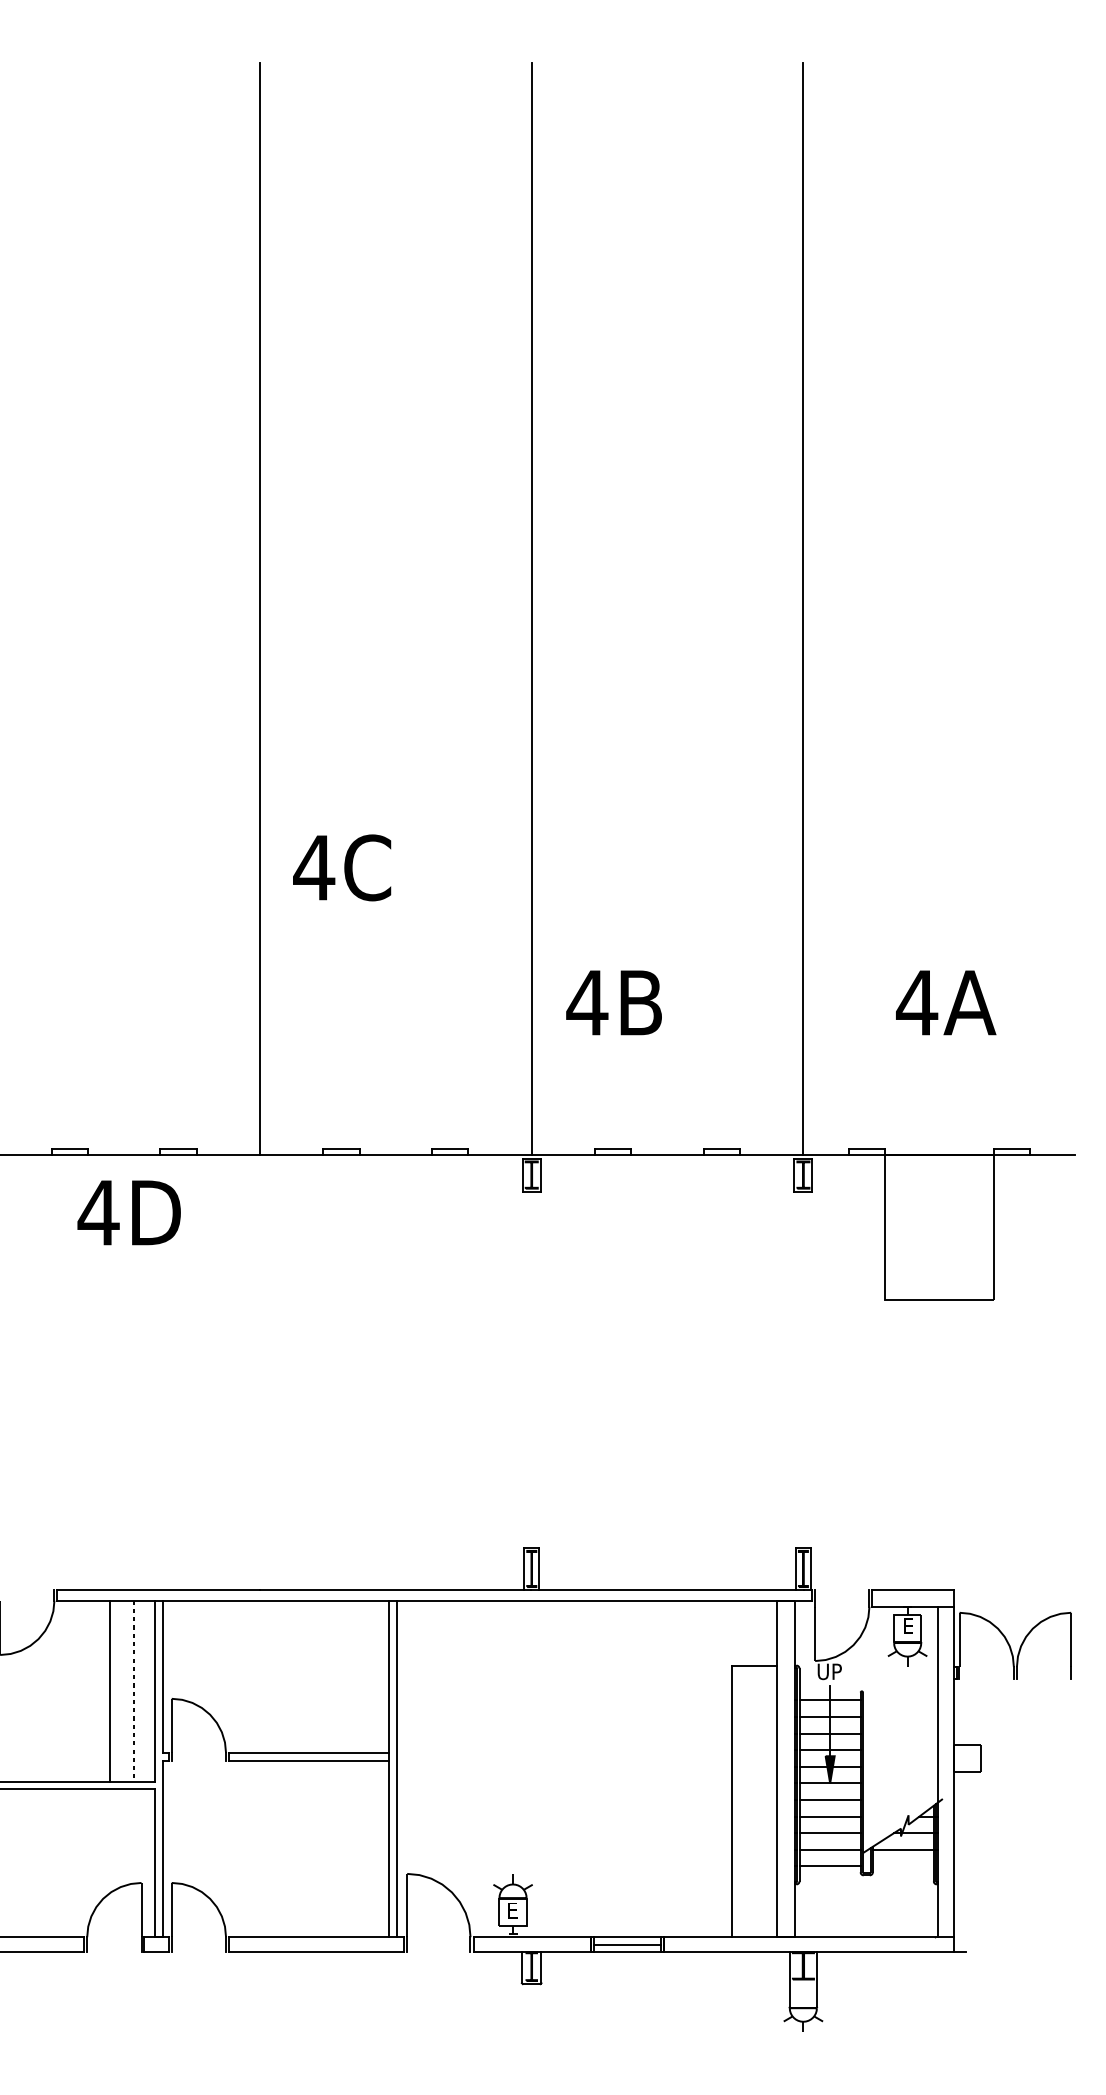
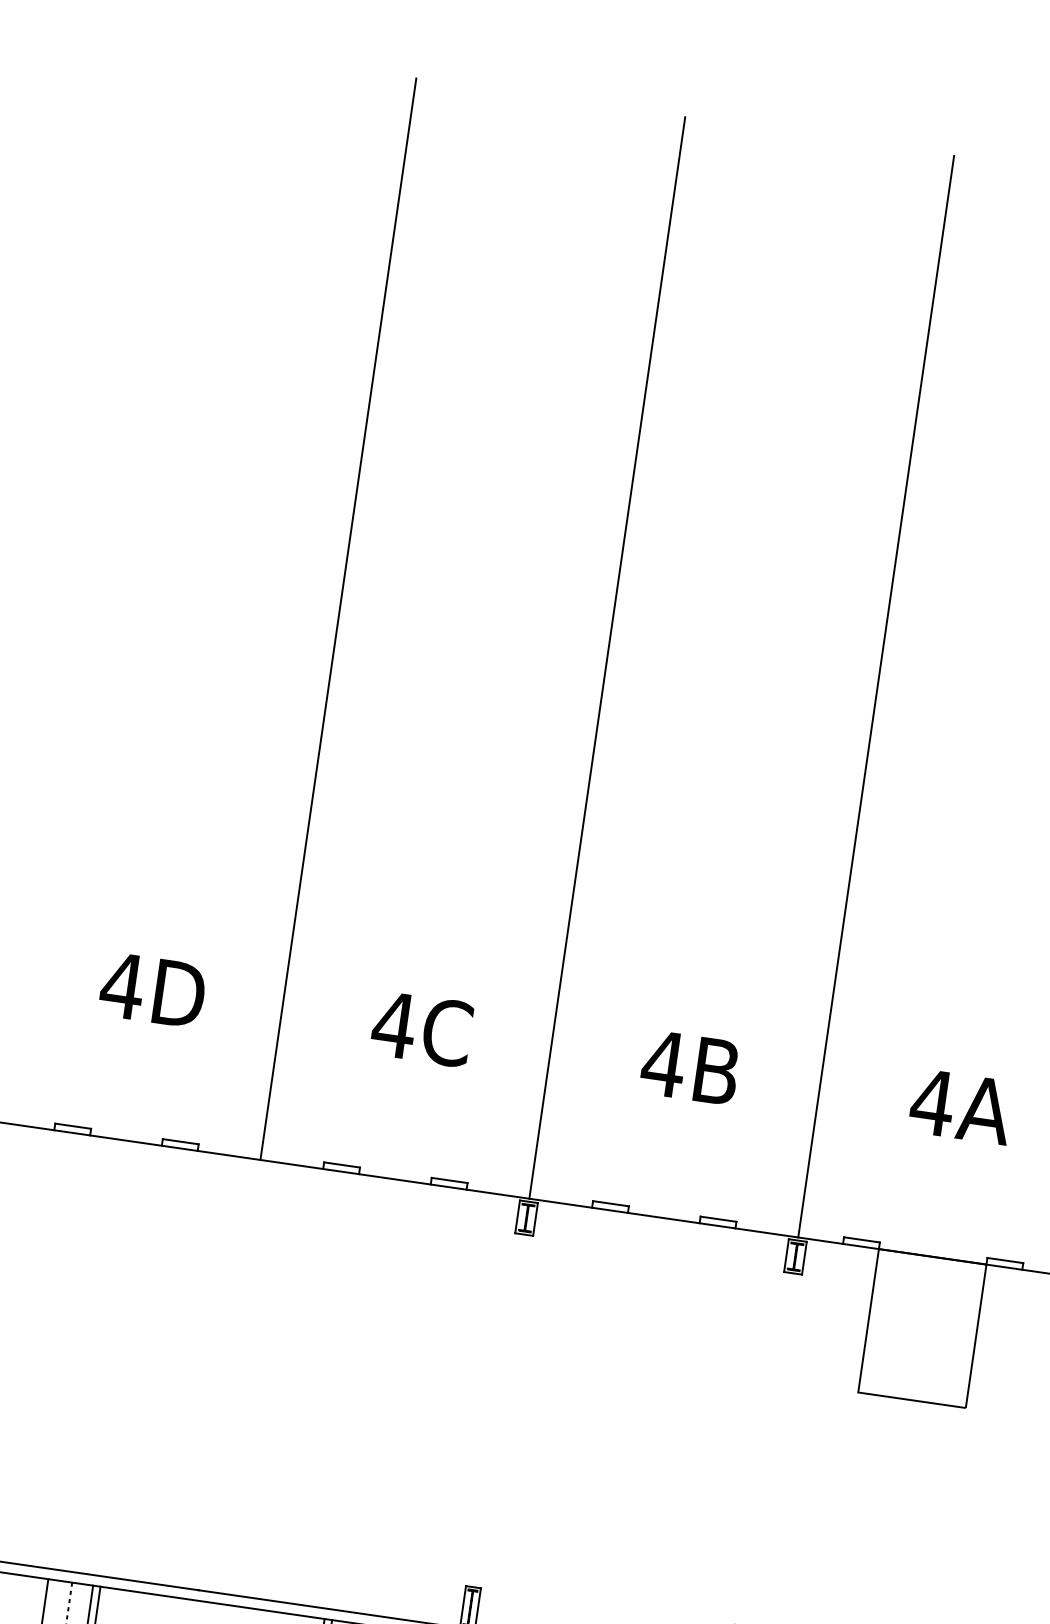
text: (342, 867) -> (422, 1028), moved
text: (613, 1002) -> (689, 1067), moved
text: (128, 1212) -> (152, 989), moved

